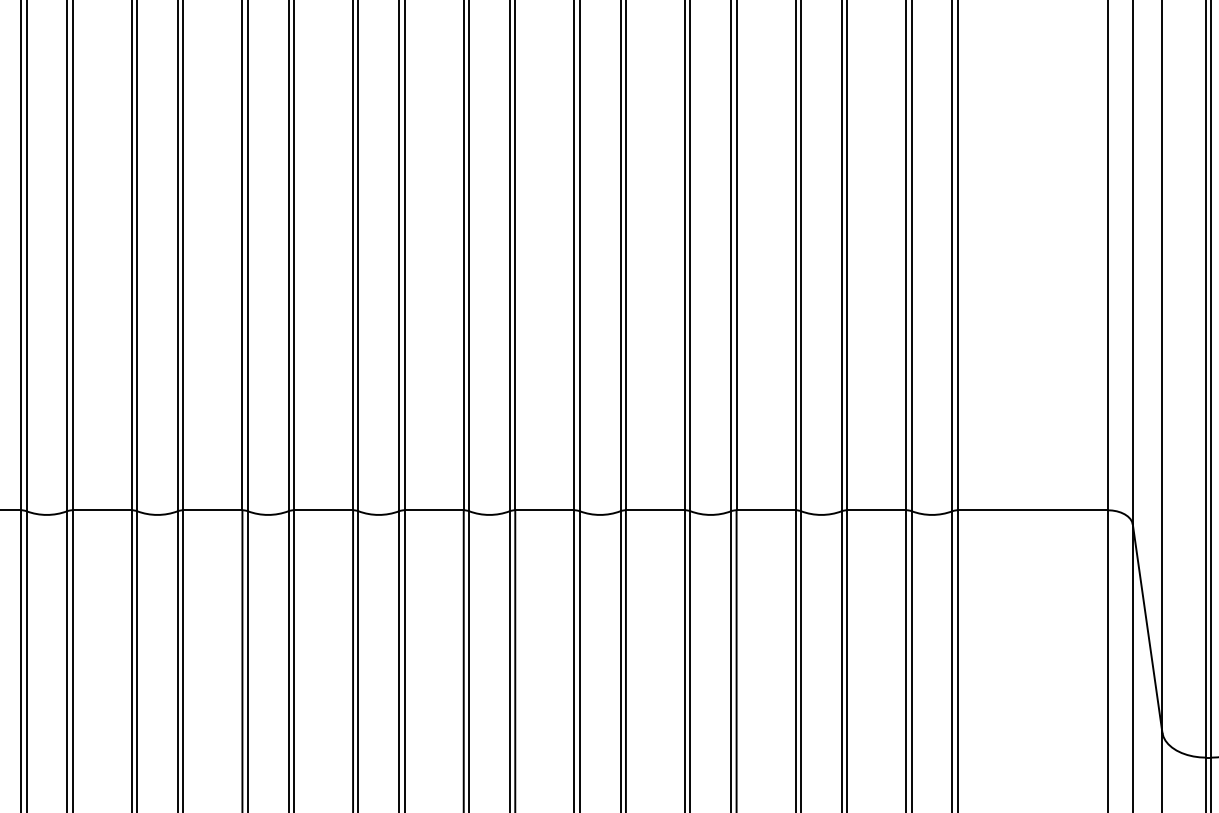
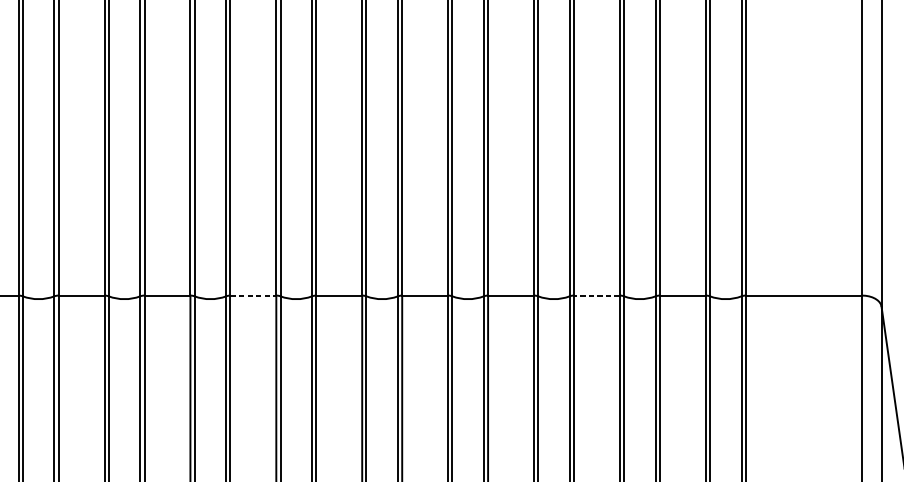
line: (323, 510) -> (253, 295), solid -> dashed
line: (766, 510) -> (597, 295), solid -> dashed

